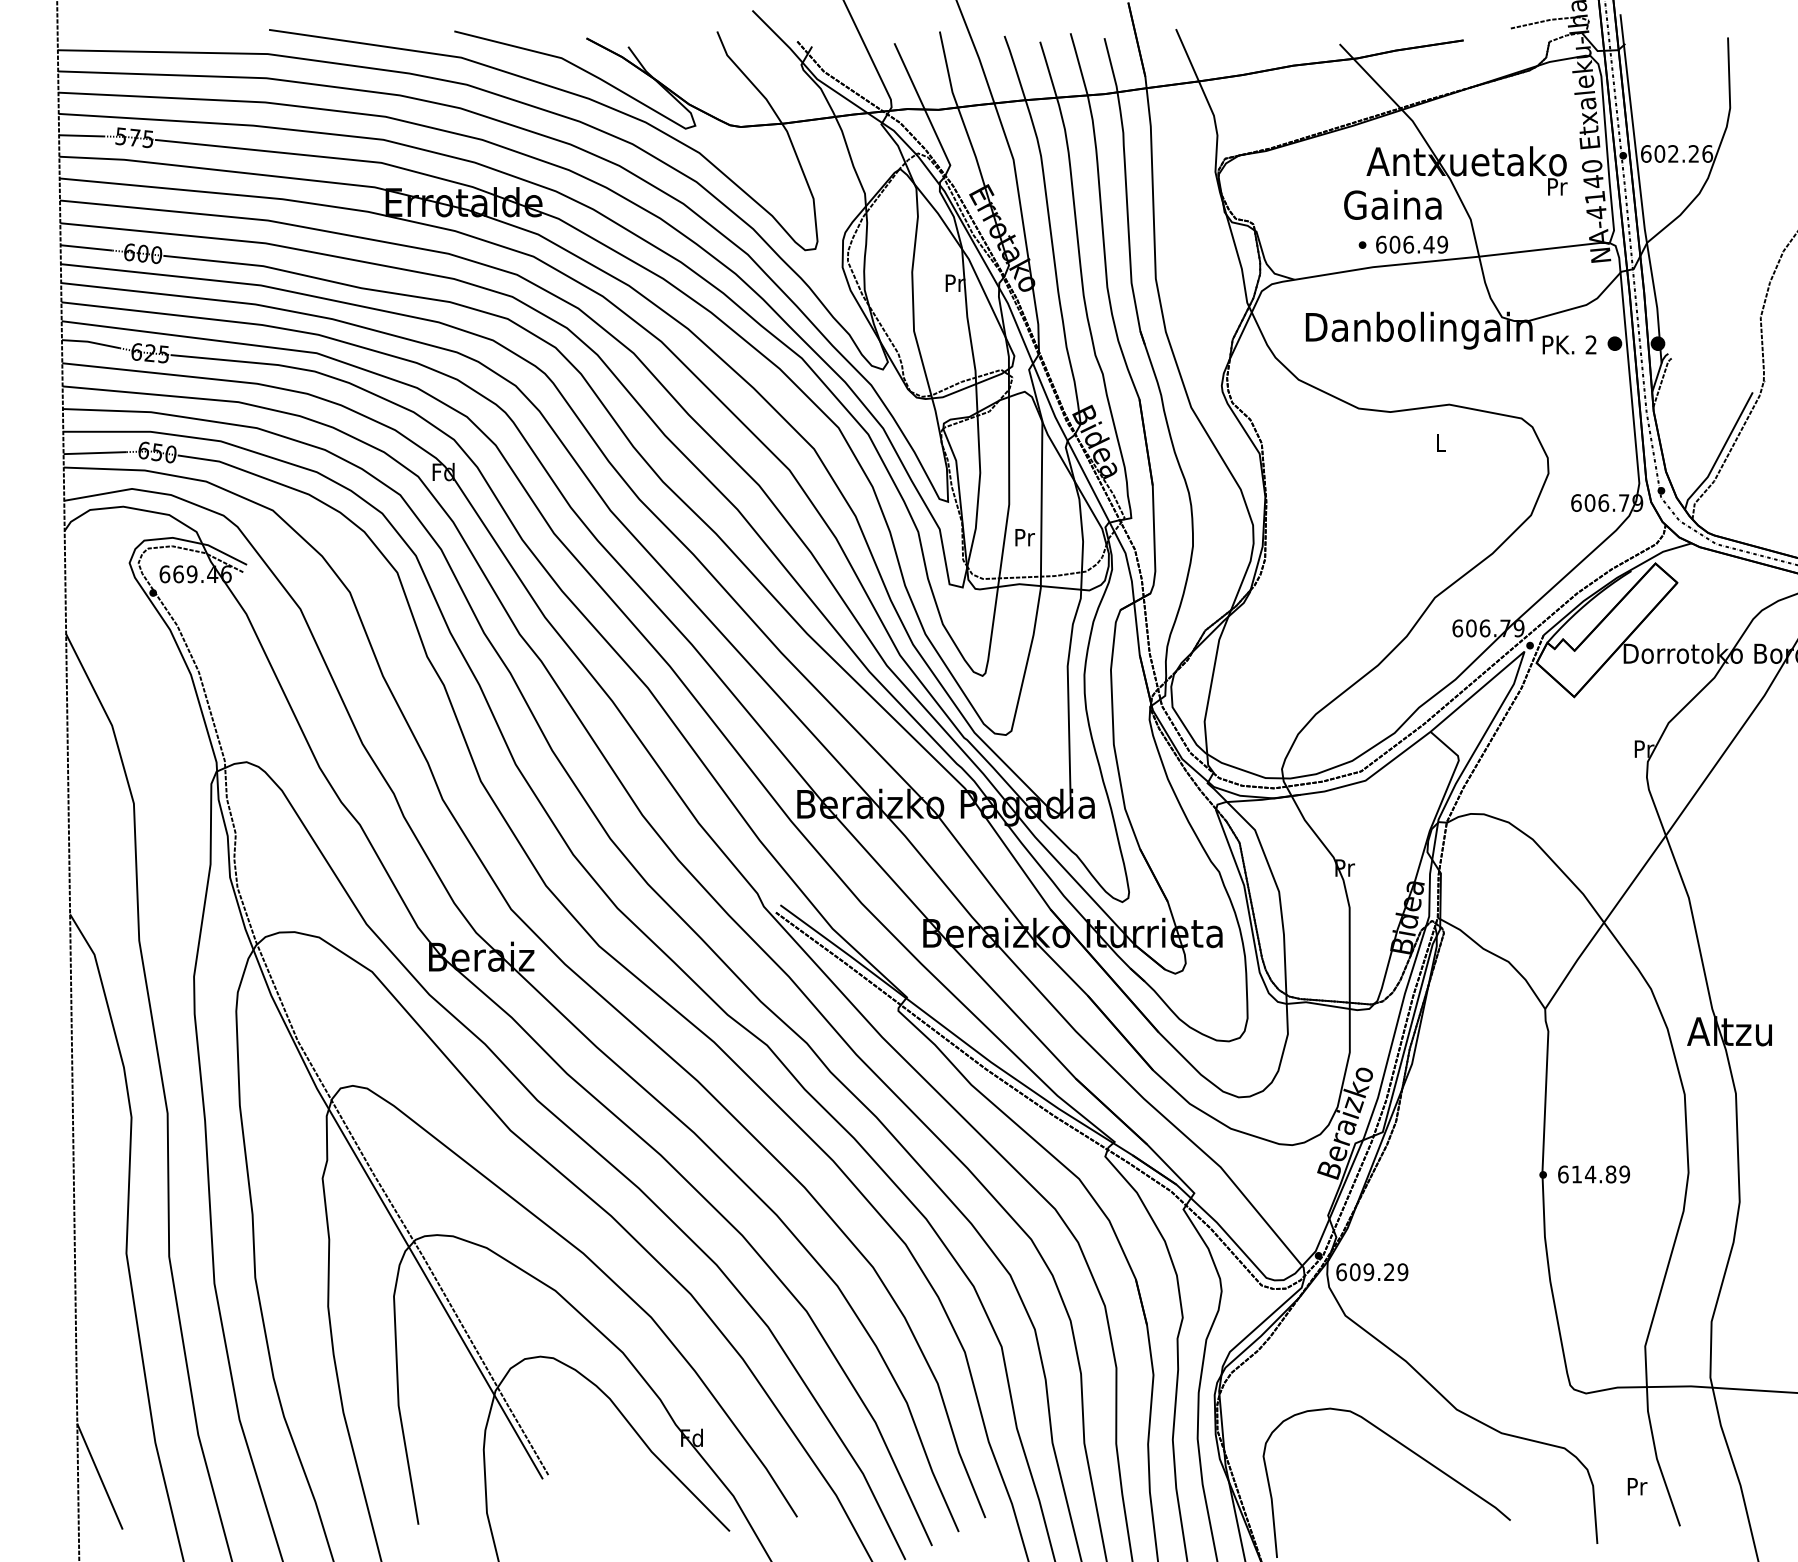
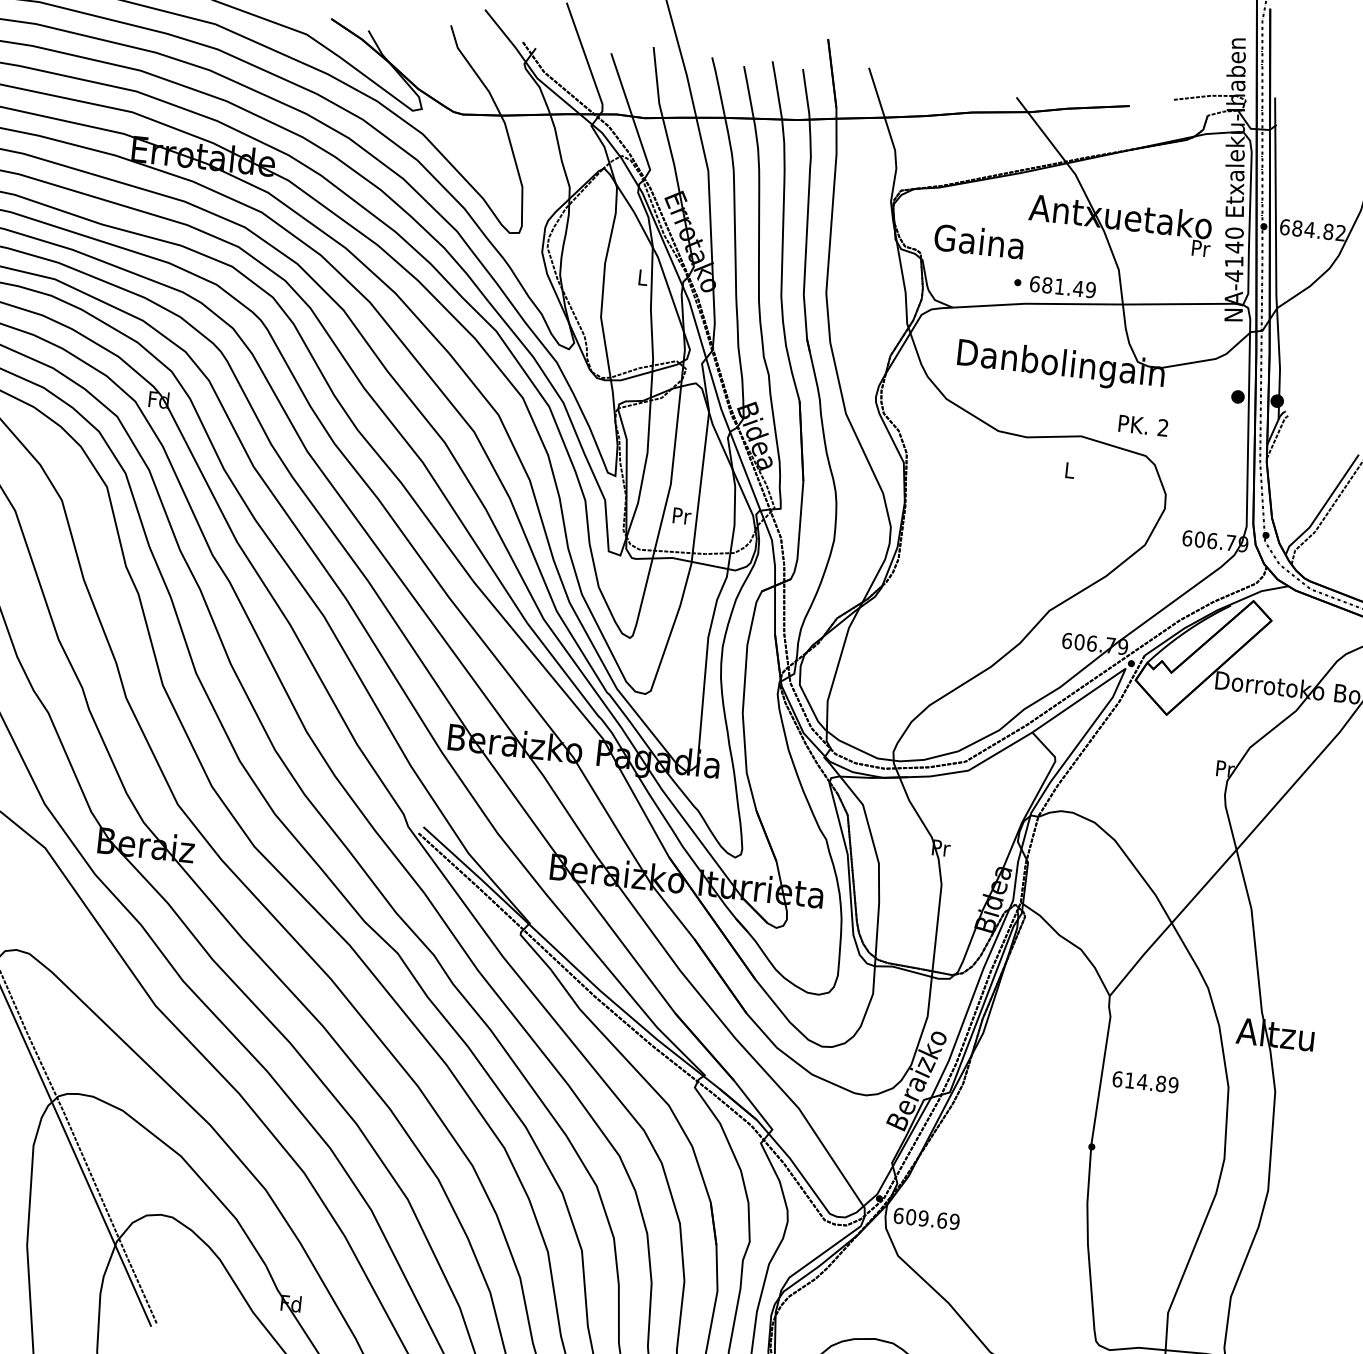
text: (1683, 153) -> (1318, 230), 602.26 -> 684.82
text: (1392, 204) -> (978, 241), moved
text: (1401, 244) -> (1053, 285), 606.49 -> 681.49
text: (955, 282) -> (643, 277), Pr -> L
text: (1569, 344) -> (1143, 425), moved
text: (1593, 1174) -> (1145, 1082), moved
text: (1389, 1272) -> (942, 1220), 609.29 -> 609.69

